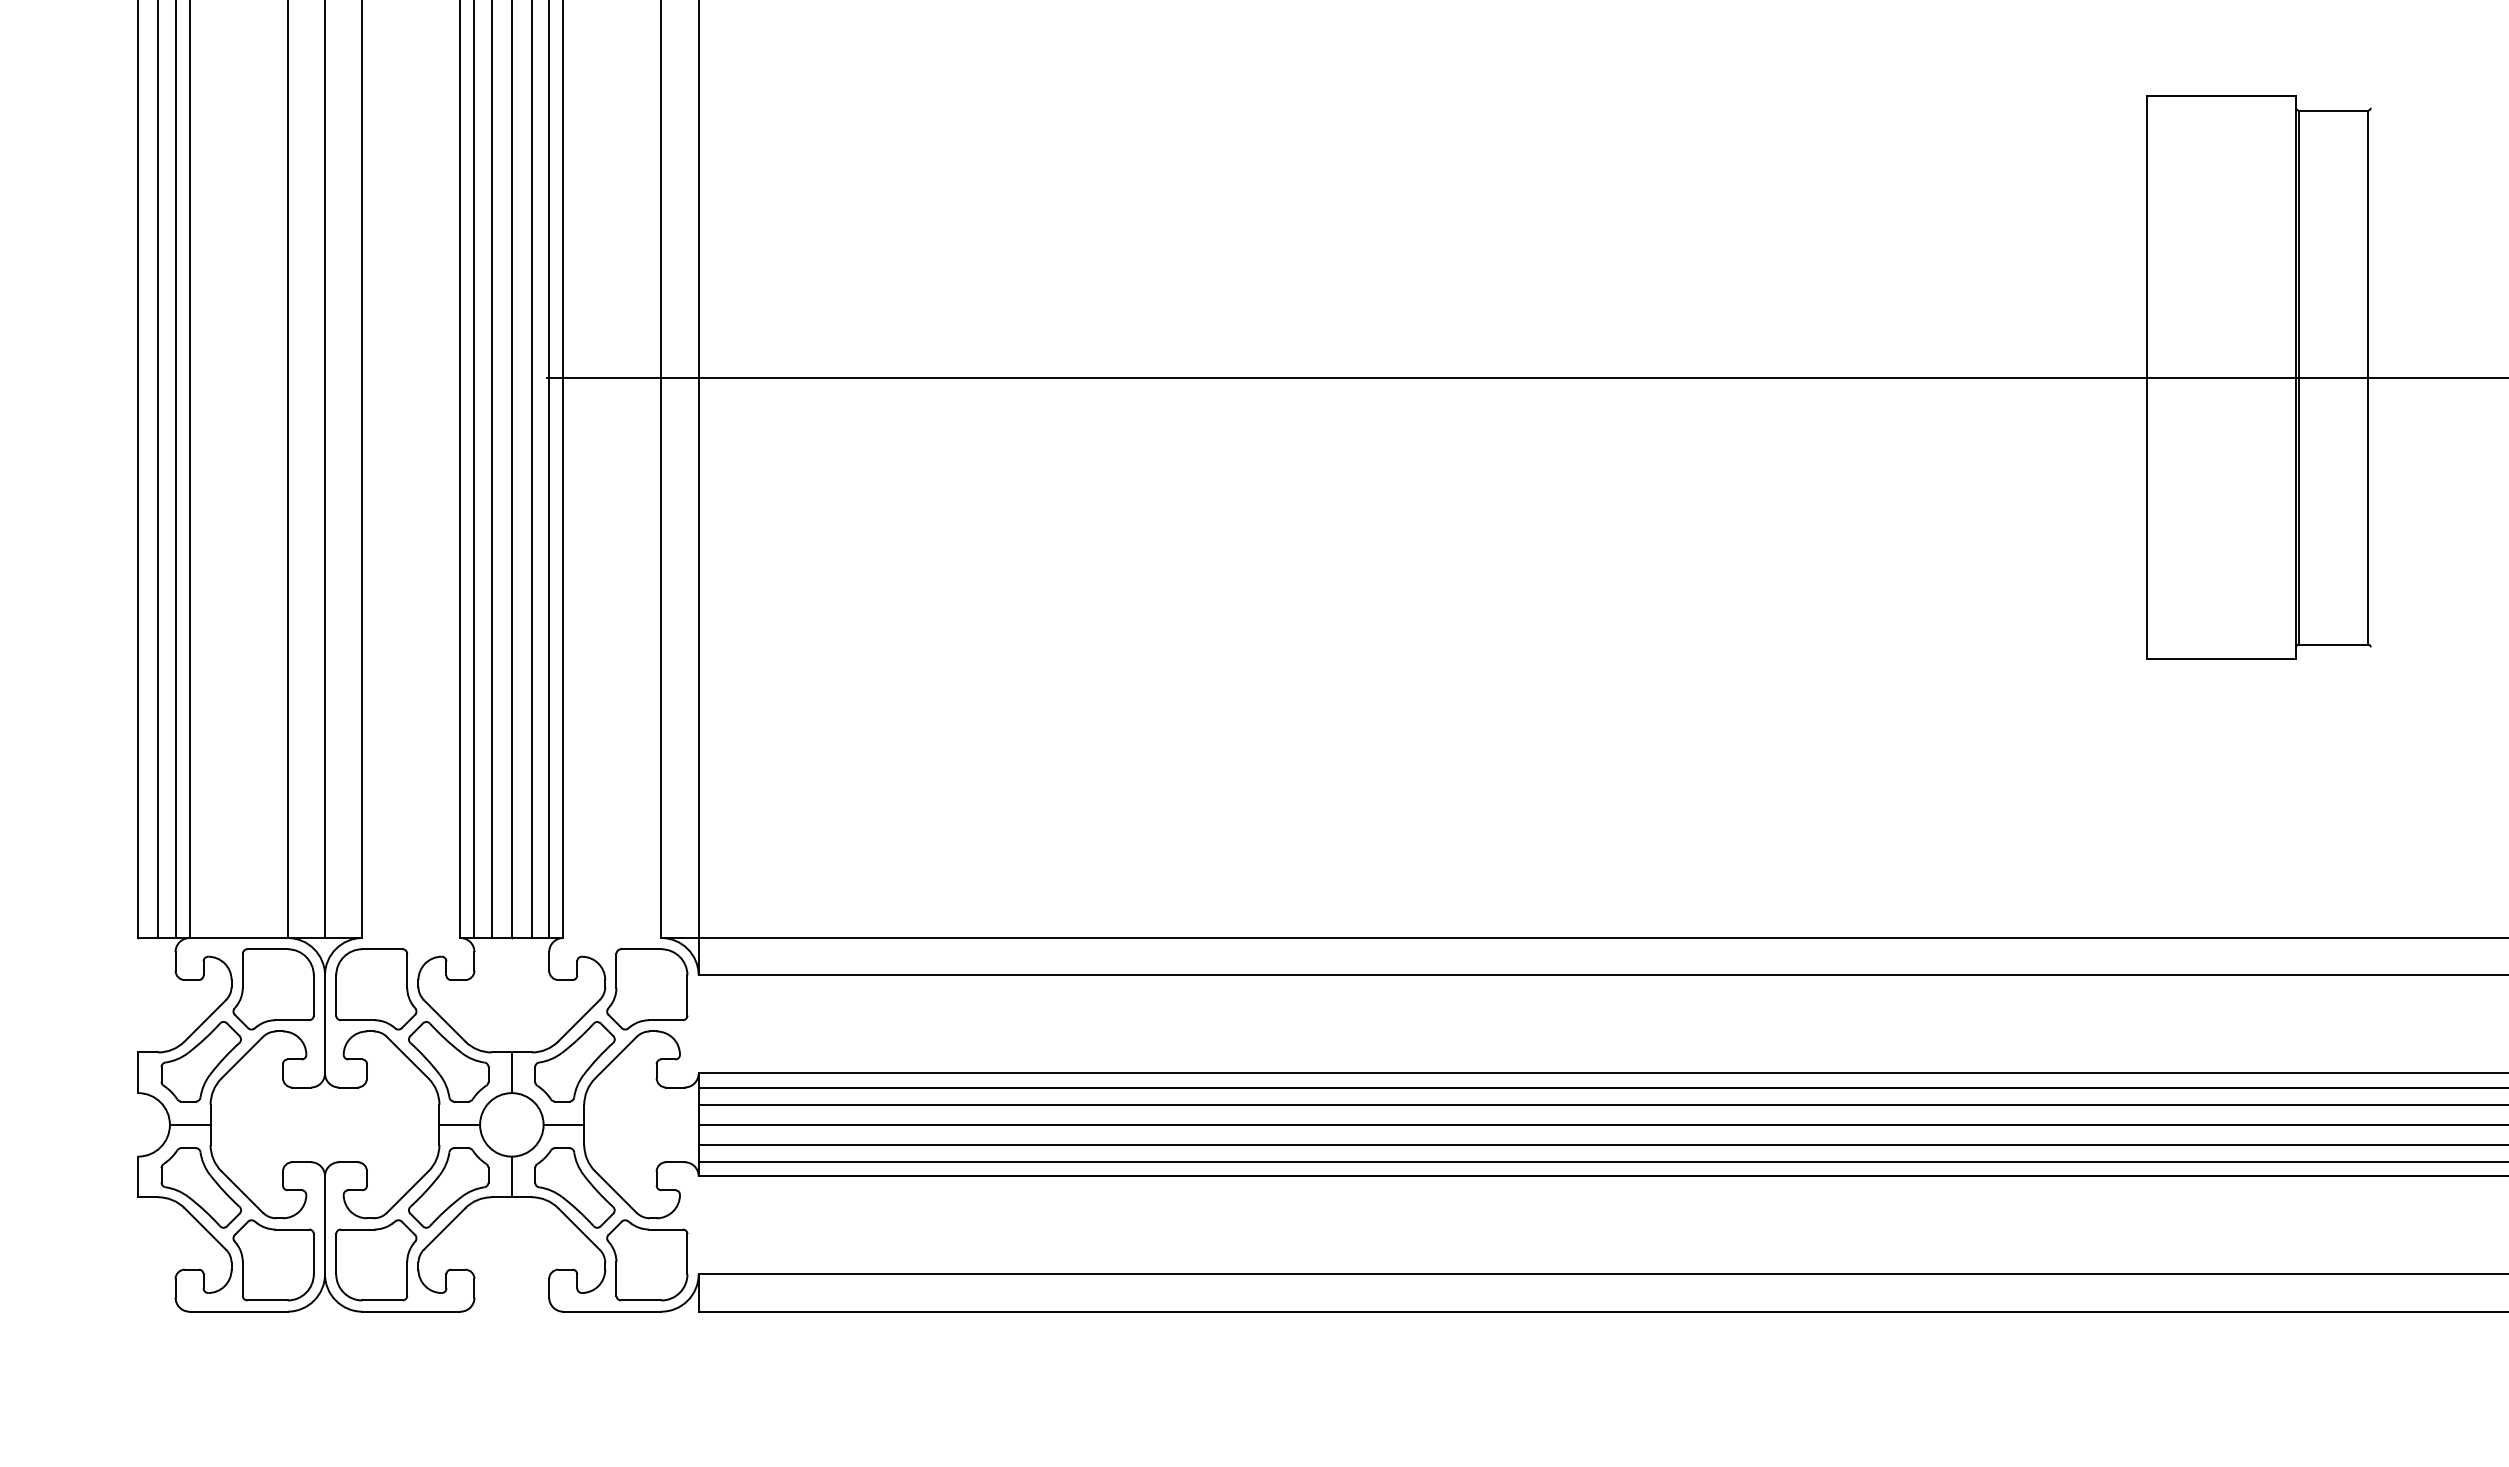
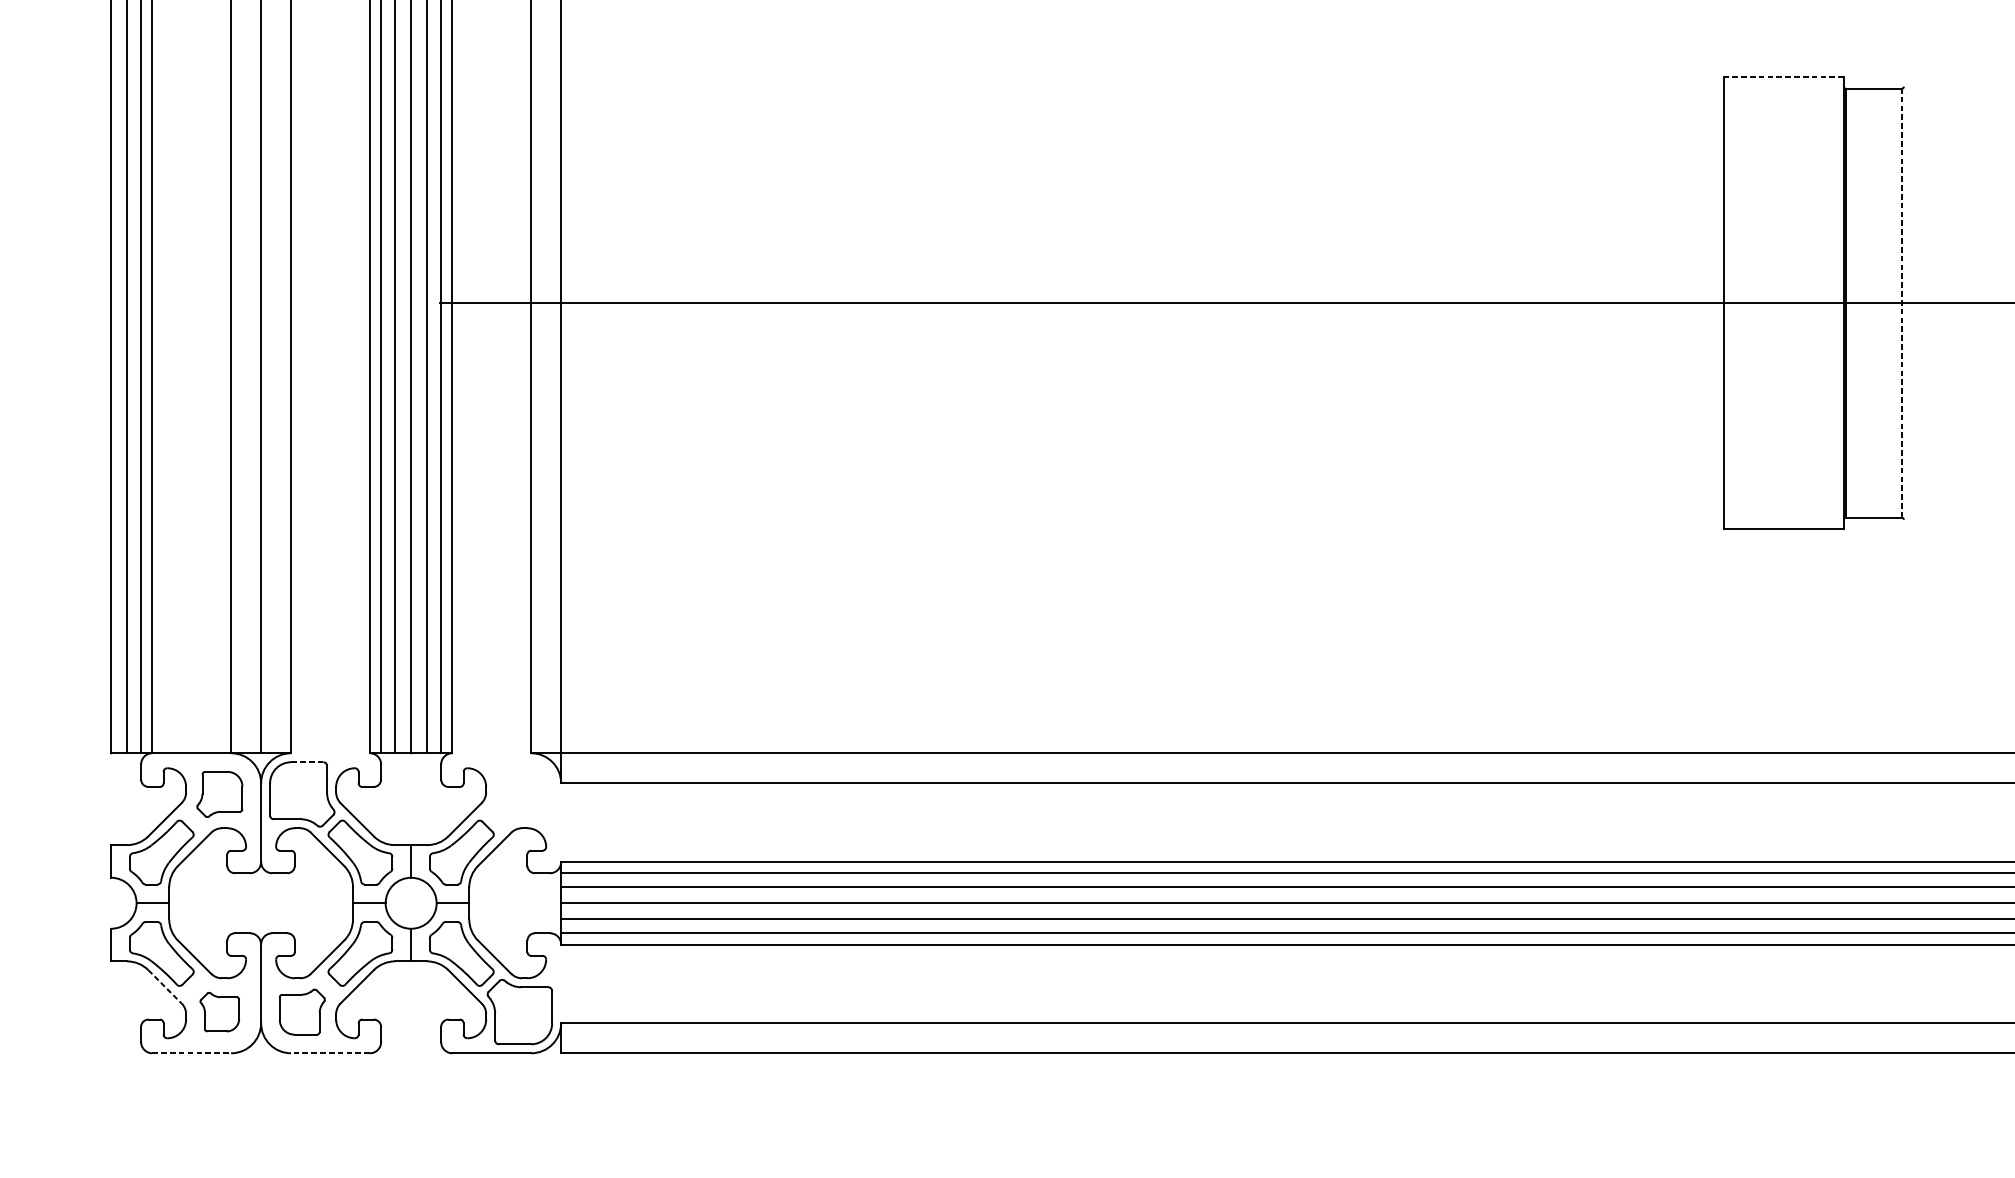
line: (2221, 95) -> (1784, 76), solid -> dashed
line: (2368, 377) -> (1902, 303), solid -> dashed
line: (381, 949) -> (306, 762), solid -> dashed
part: (273, 989) -> (219, 794), size x0.7
part: (647, 989) -> (520, 794), removed
line: (205, 1229) -> (165, 987), solid -> dashed
part: (273, 1260) -> (219, 1012), size x0.6
part: (376, 1260) -> (302, 1012), size x0.7
line: (239, 1311) -> (192, 1053), solid -> dashed
line: (410, 1311) -> (329, 1053), solid -> dashed

